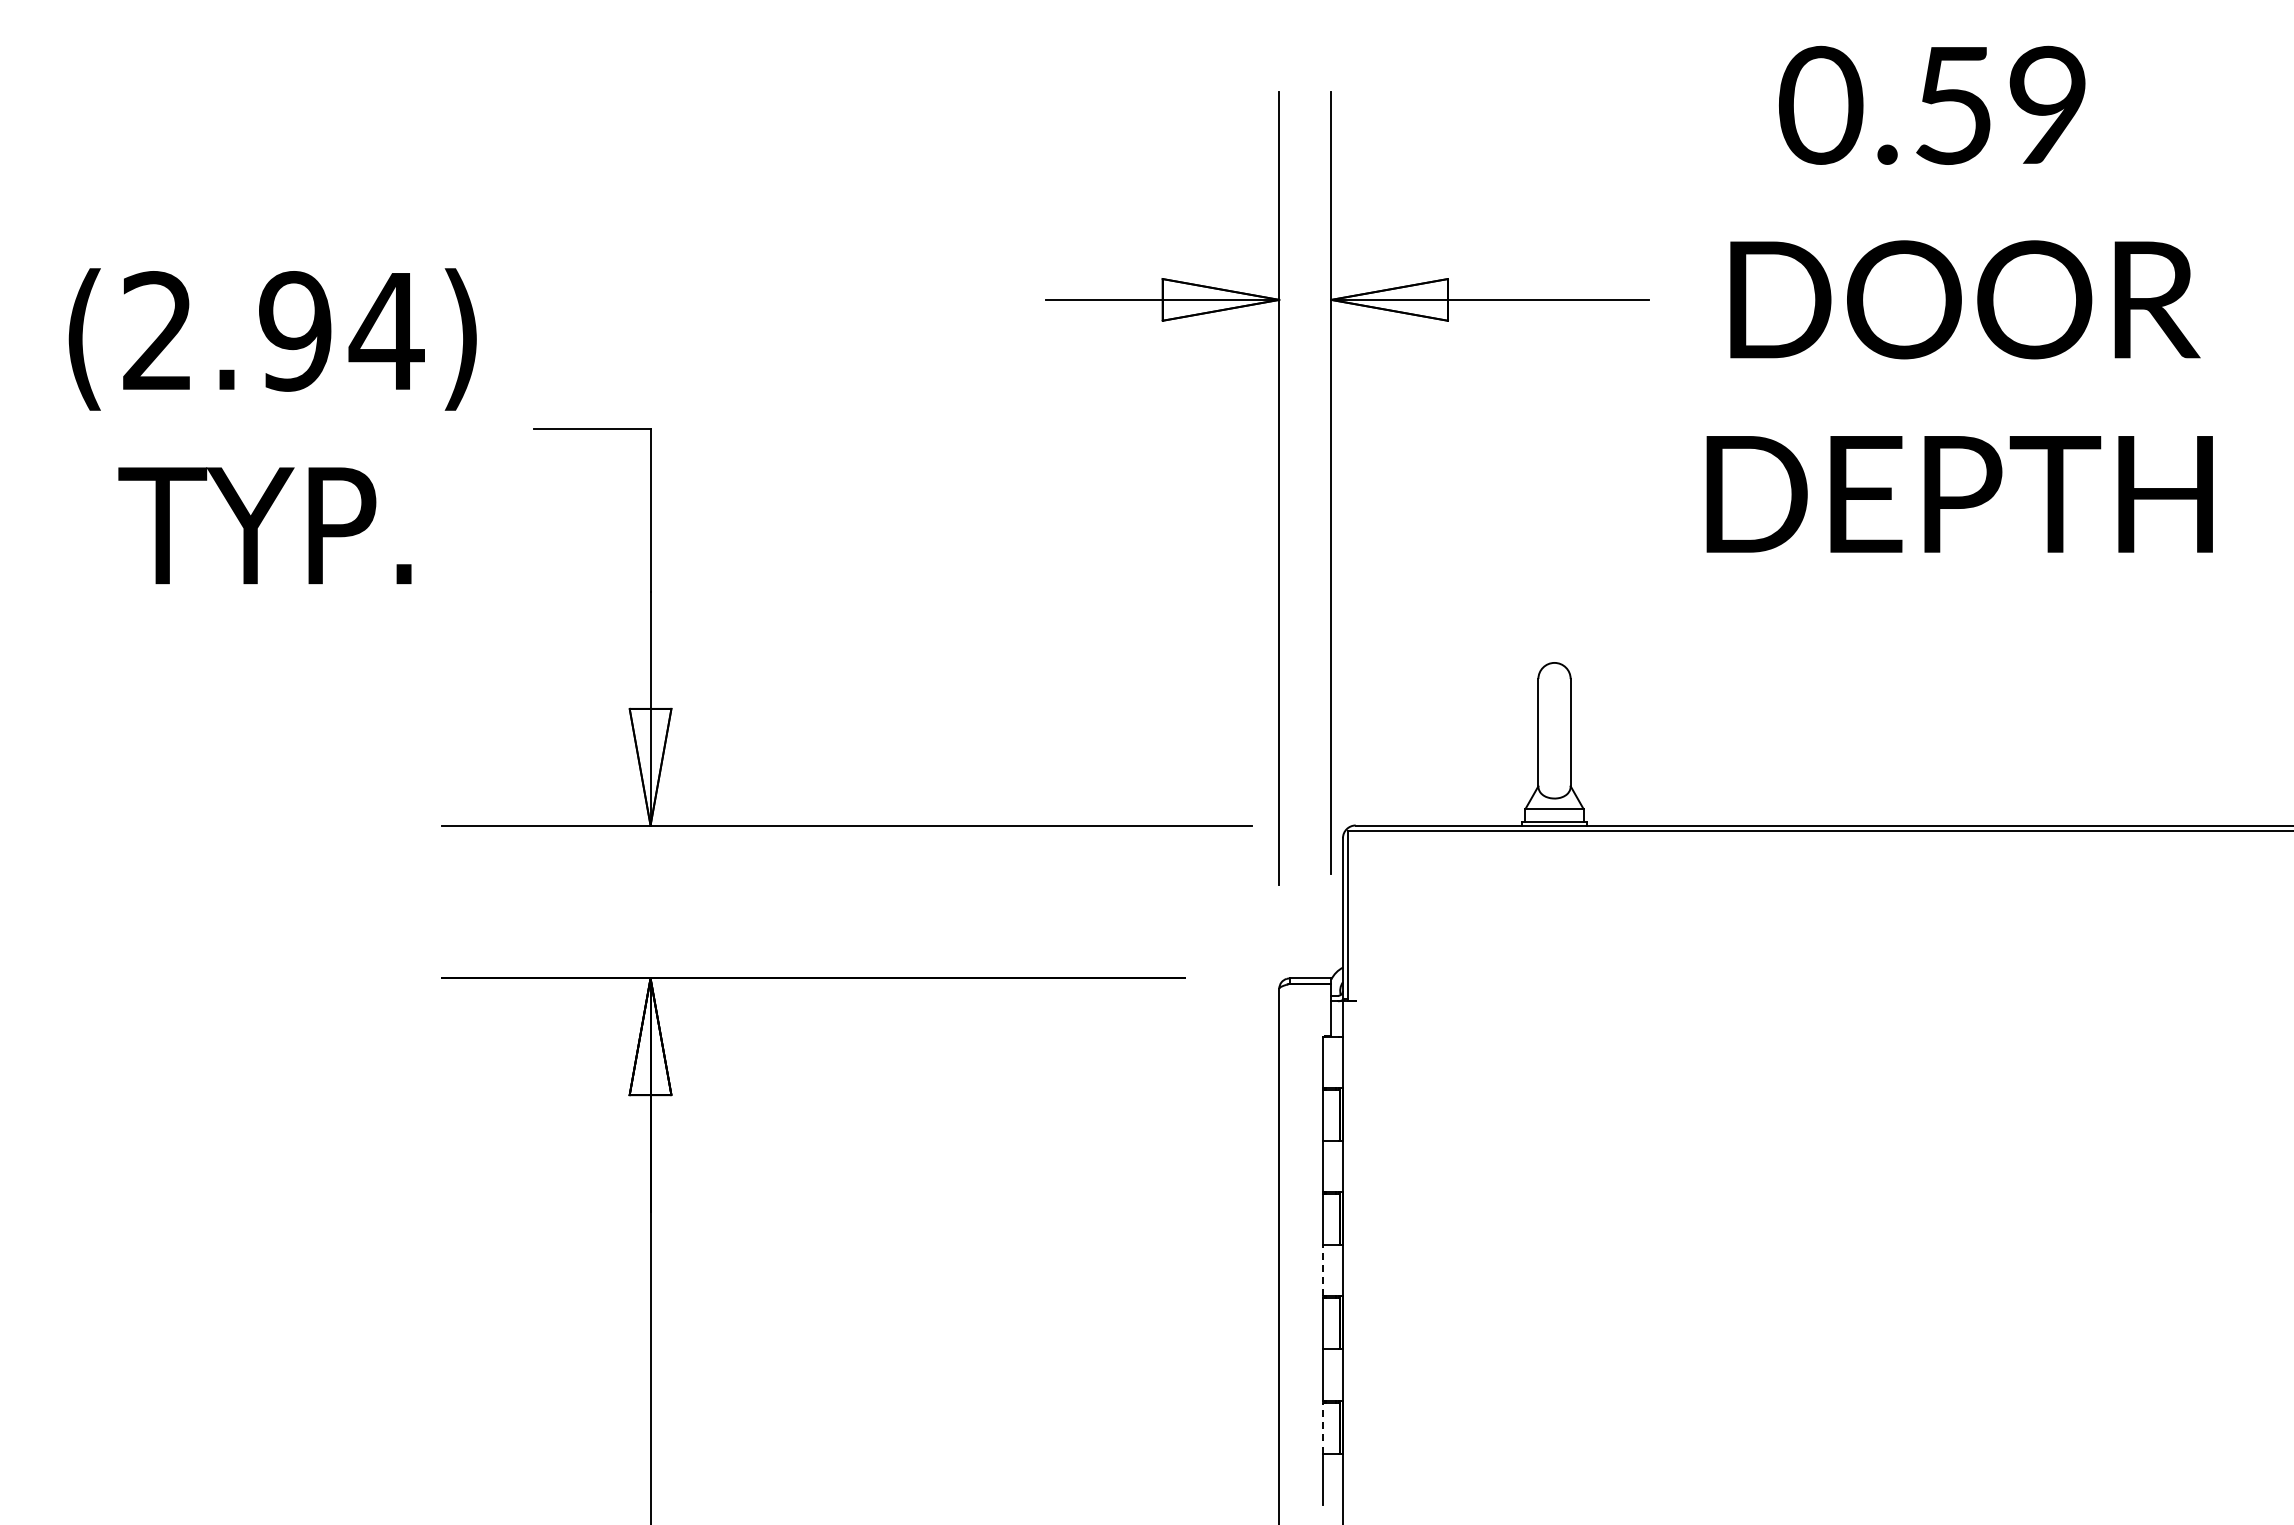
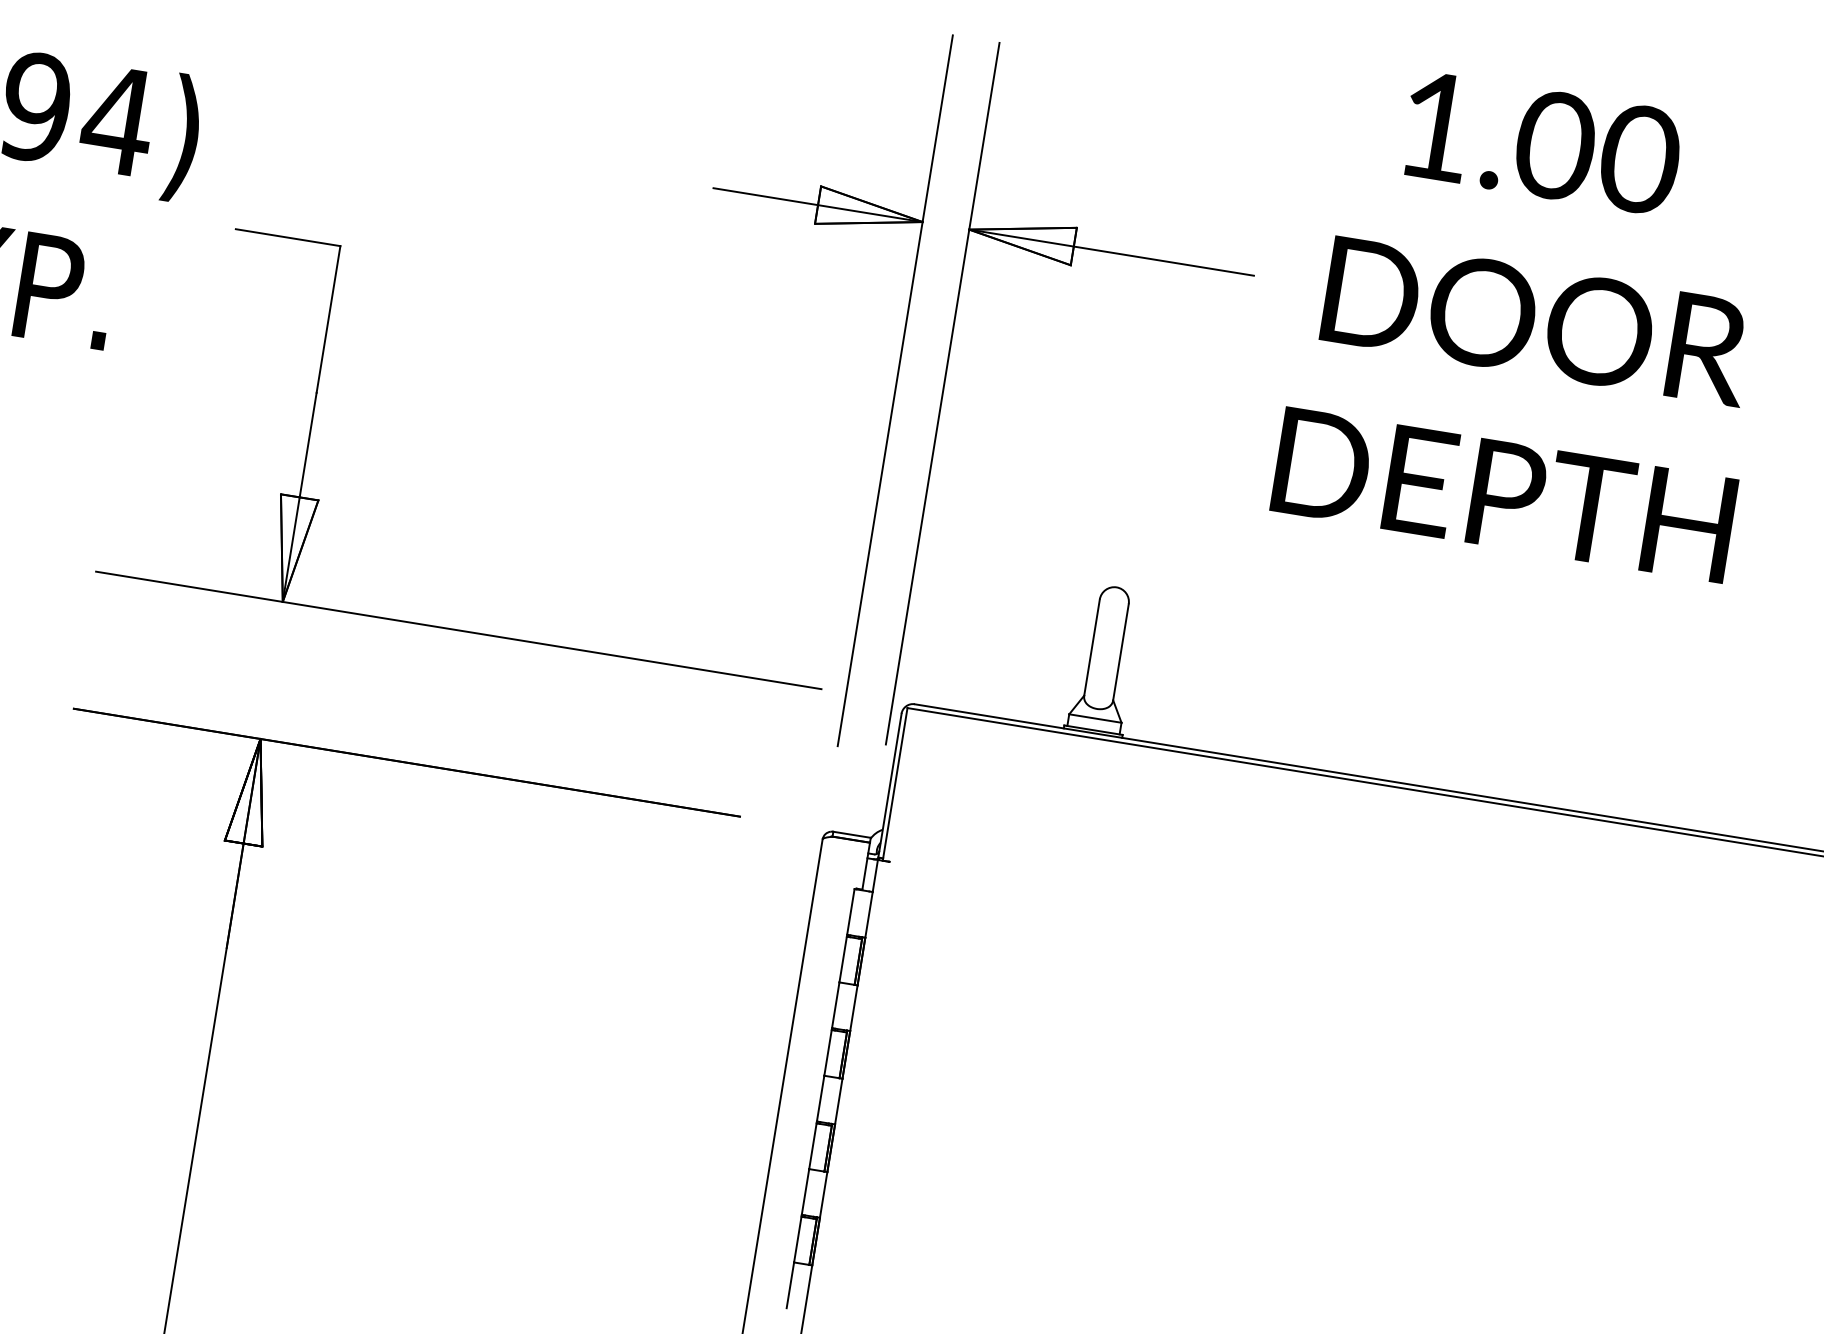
text: (1934, 104) -> (1538, 142), 0.59 -> 1.00
line: (1322, 1270) -> (820, 1098), dashed -> solid
line: (1322, 1428) -> (797, 1239), dashed -> solid

